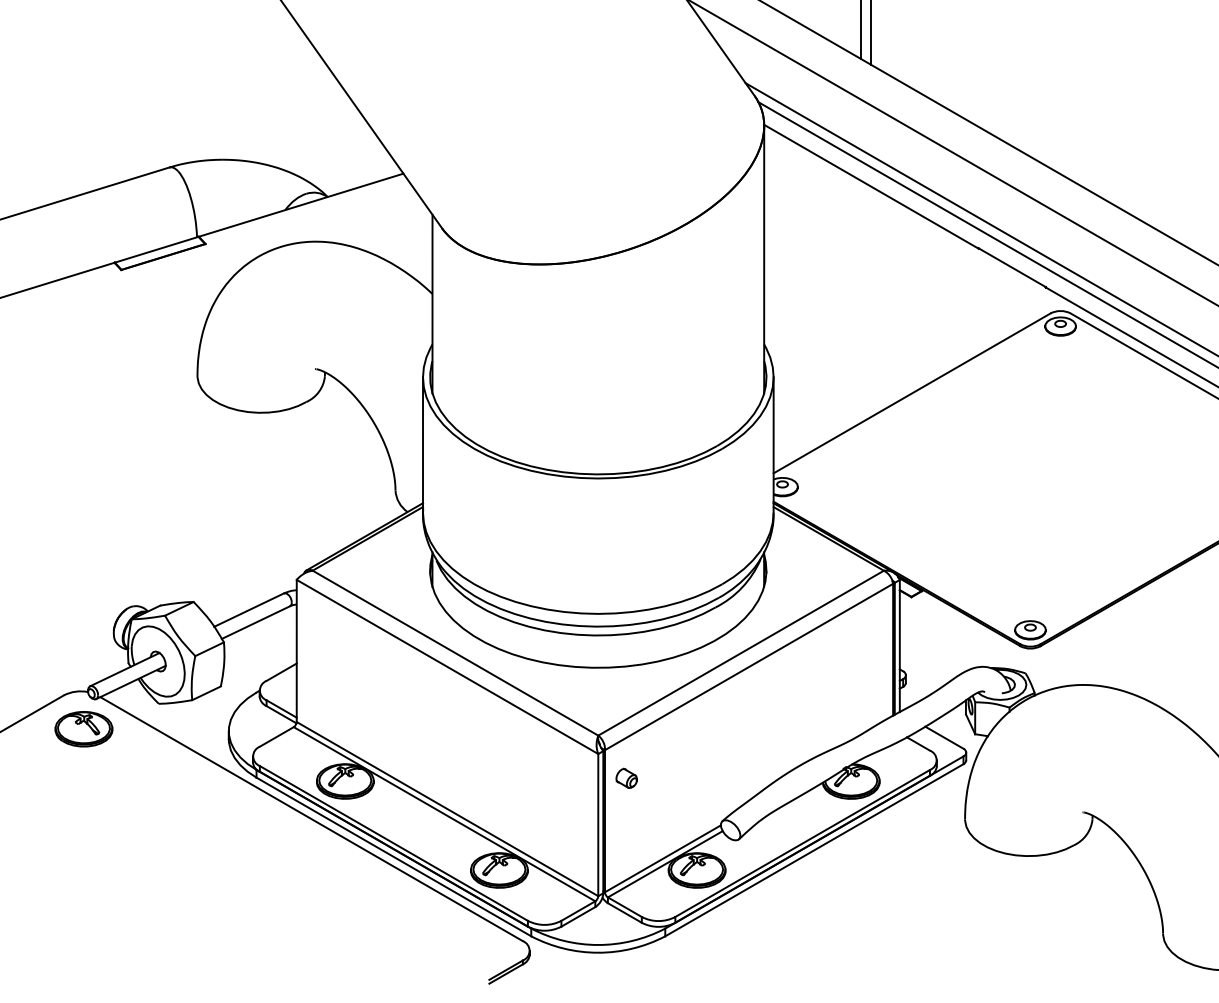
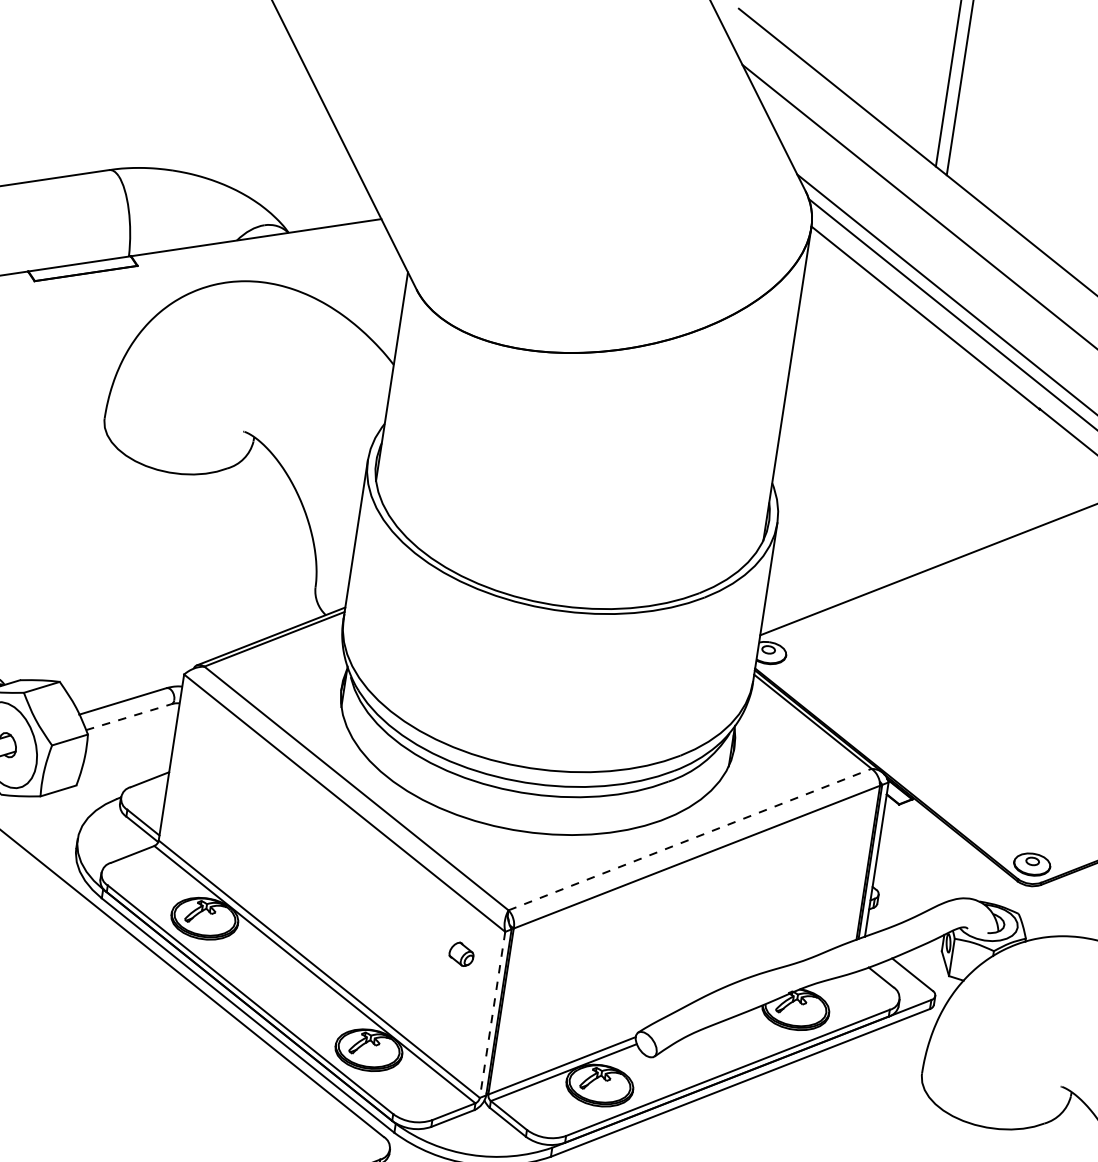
line: (255, 622) -> (128, 716), solid -> dashed
line: (741, 653) -> (690, 840), solid -> dashed
part: (626, 777) -> (461, 953), moved
line: (598, 825) -> (492, 1015), solid -> dashed

